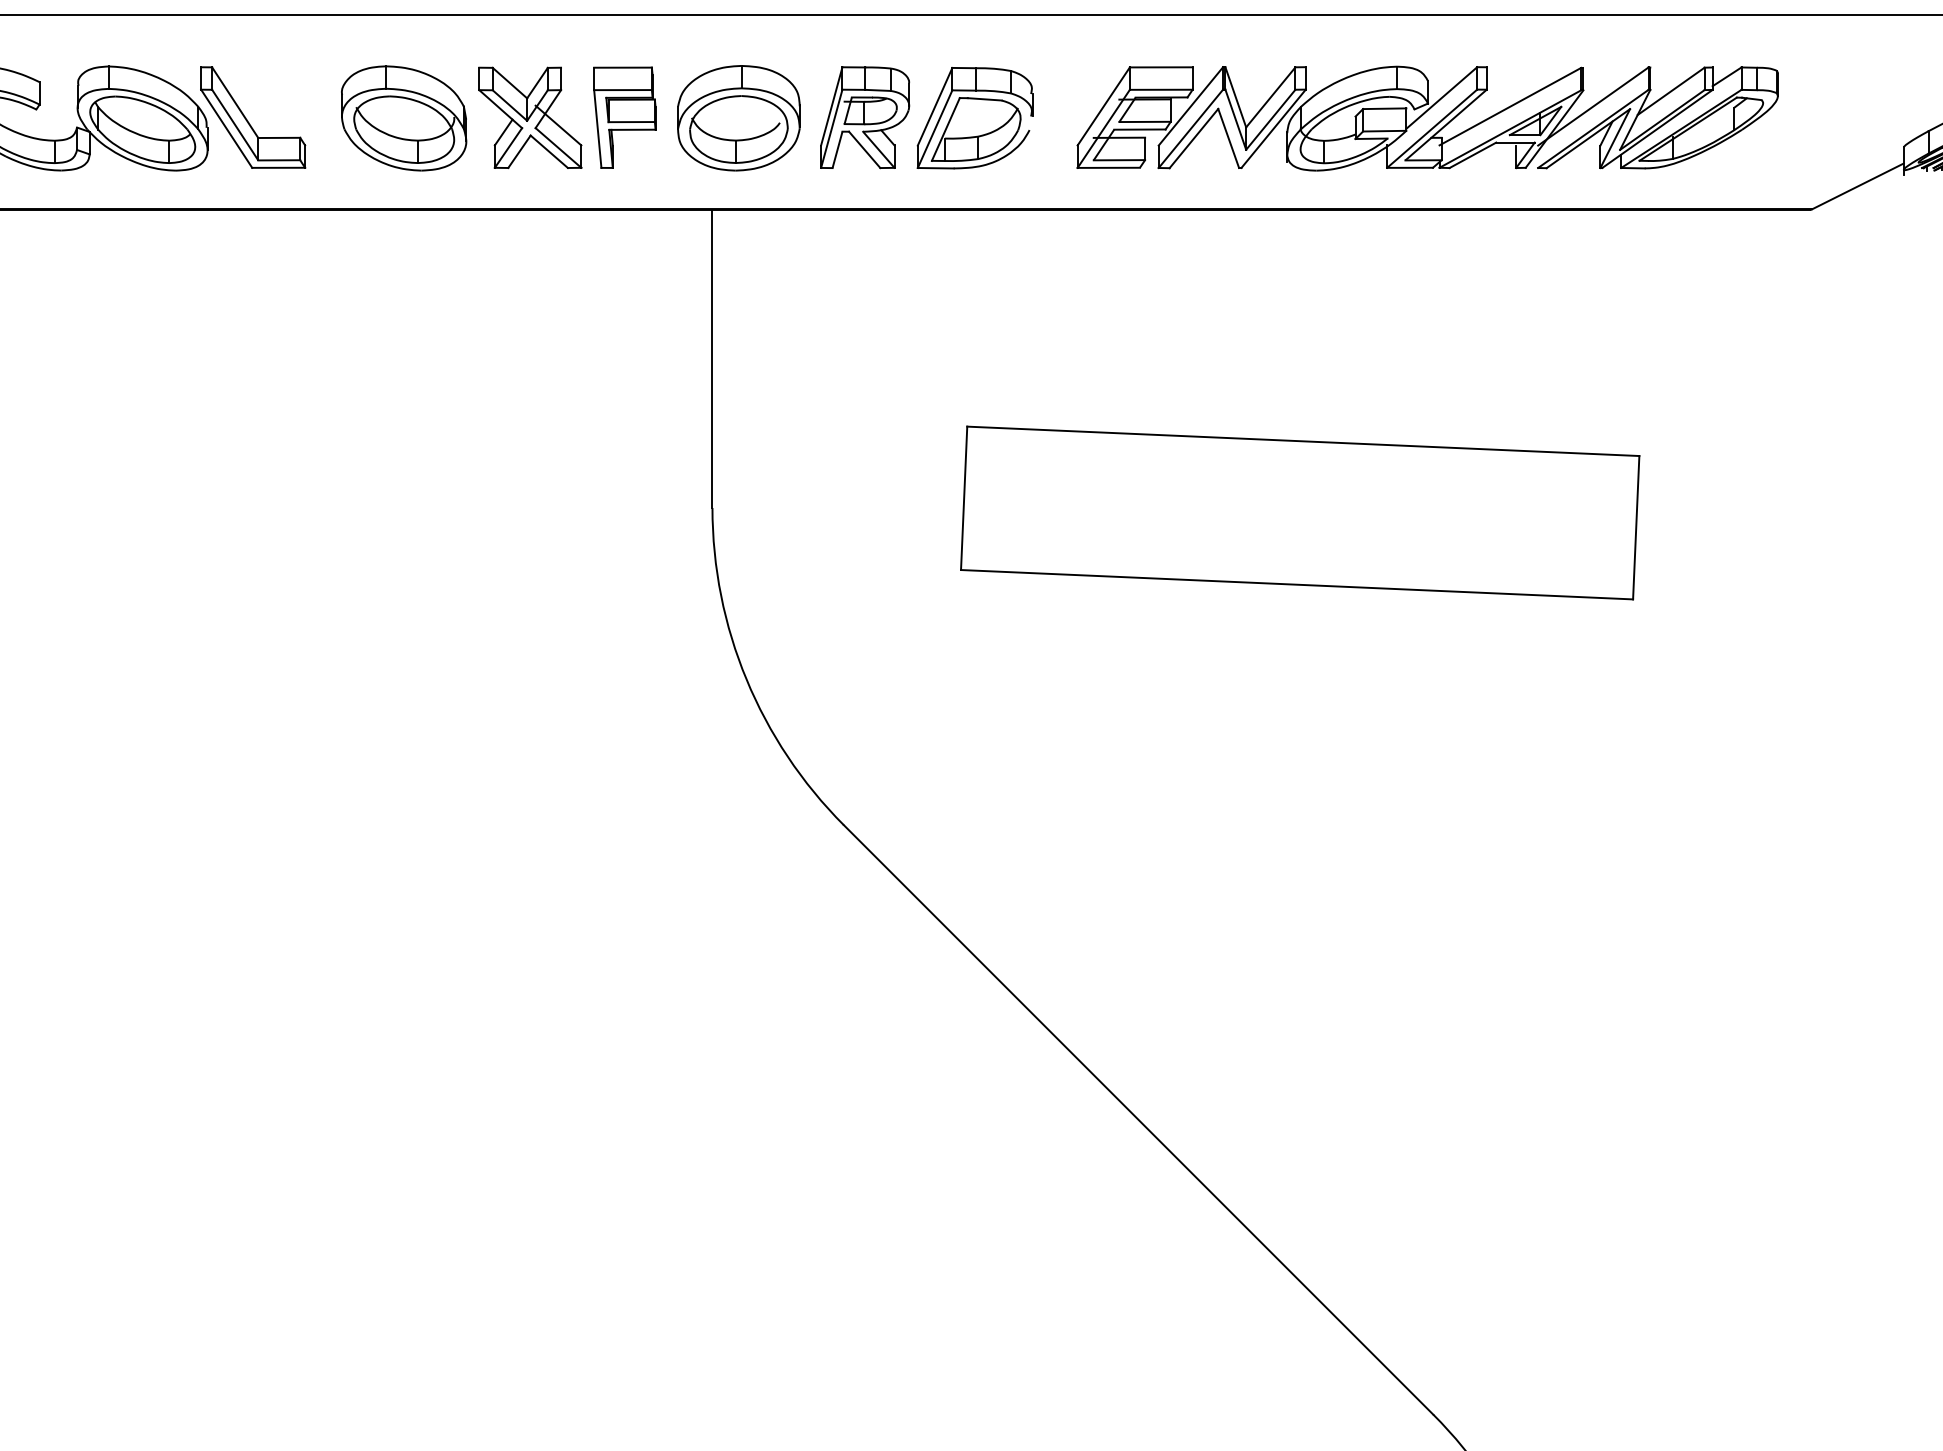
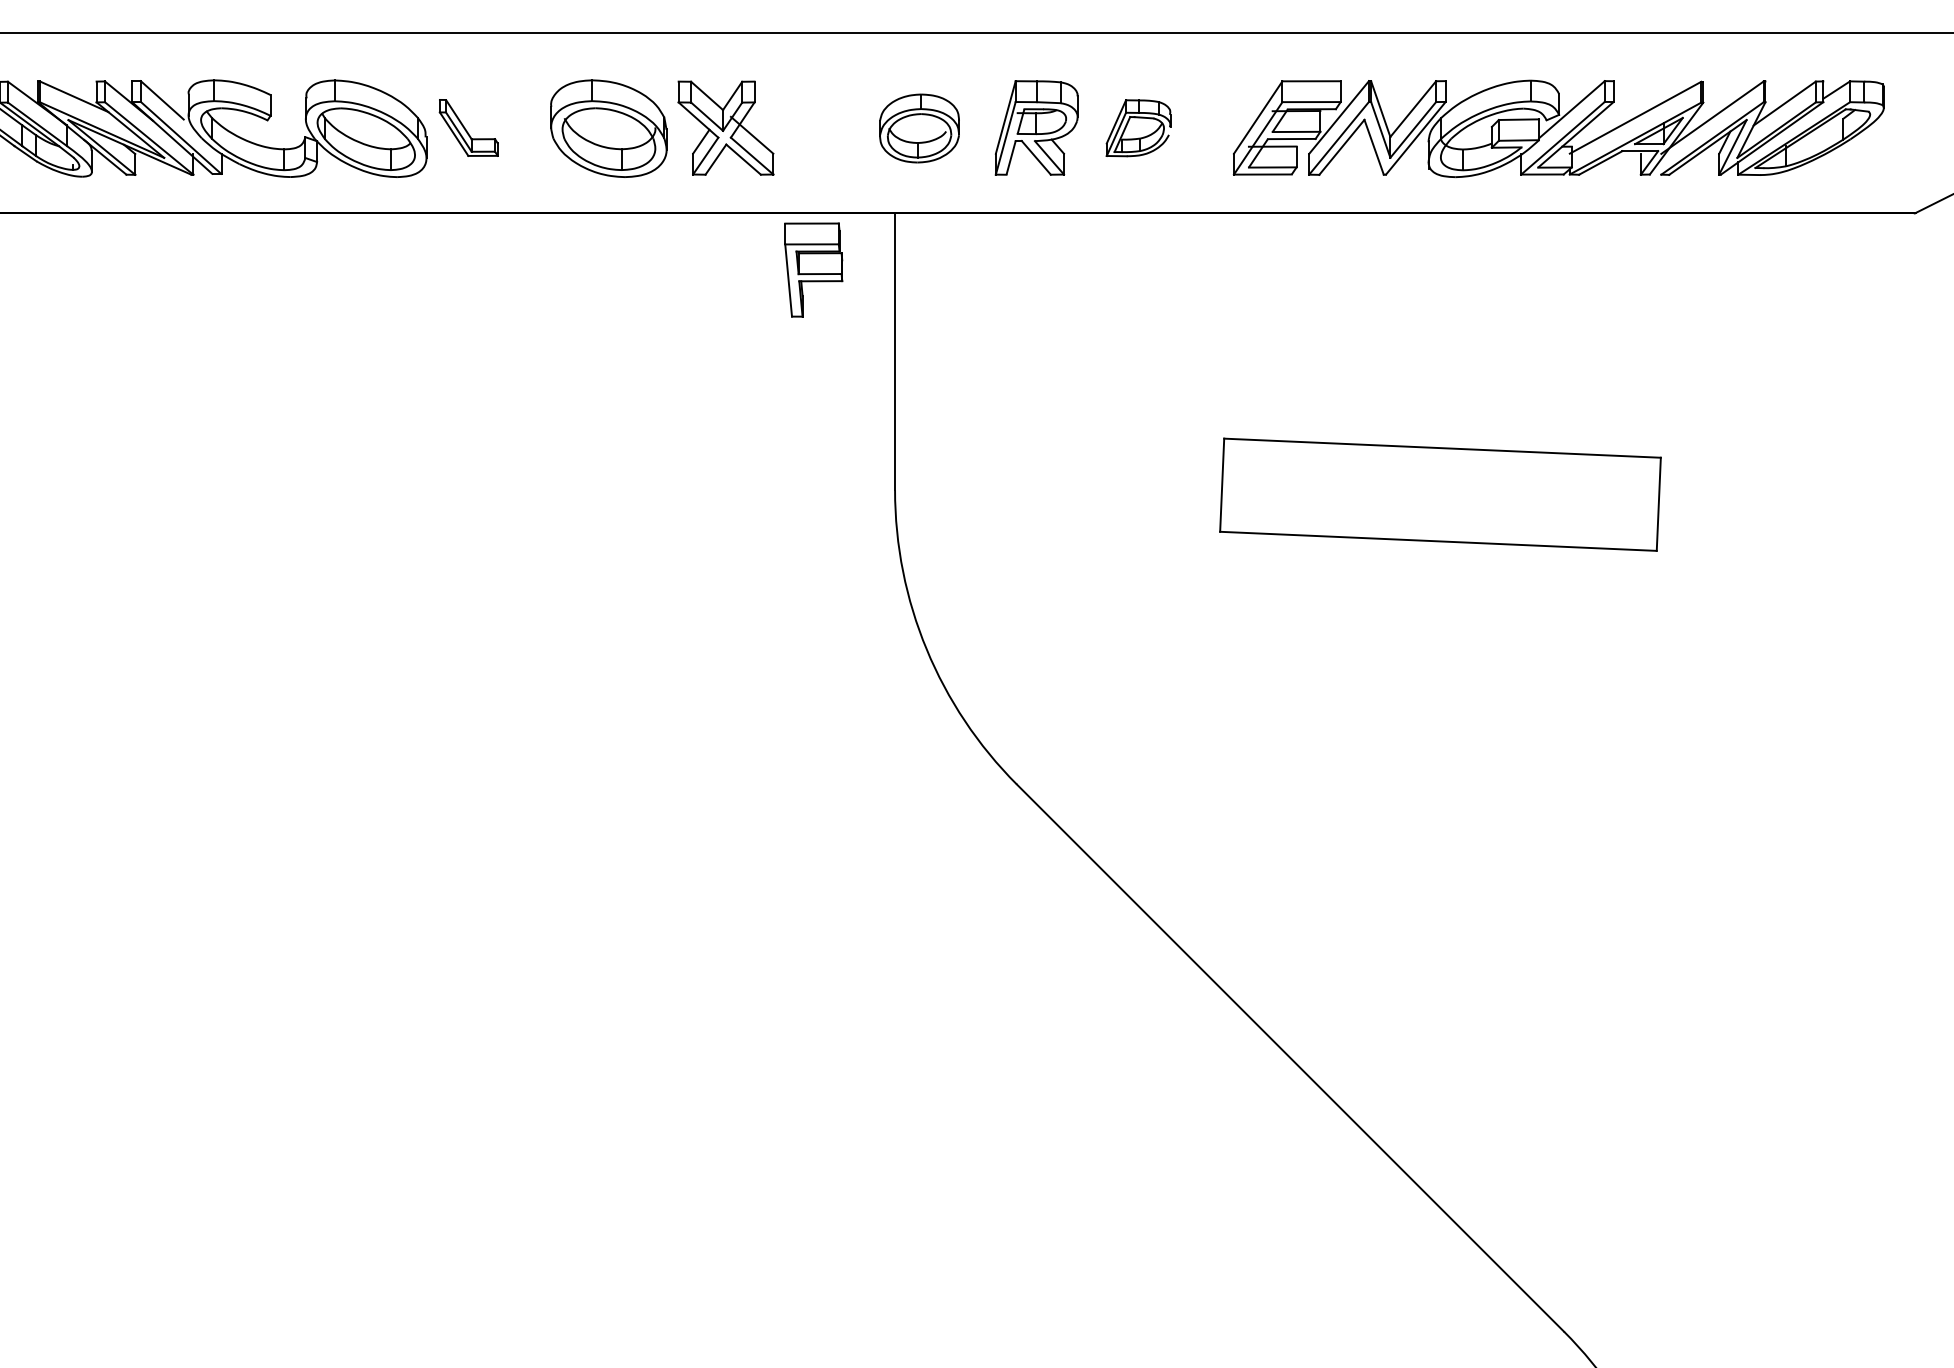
part: (252, 117) -> (468, 127), size x0.6
part: (624, 117) -> (813, 269), moved
part: (974, 117) -> (1138, 127), size x0.6
part: (738, 118) -> (919, 128), size x0.7
part: (1300, 512) -> (1440, 494), size x0.7

